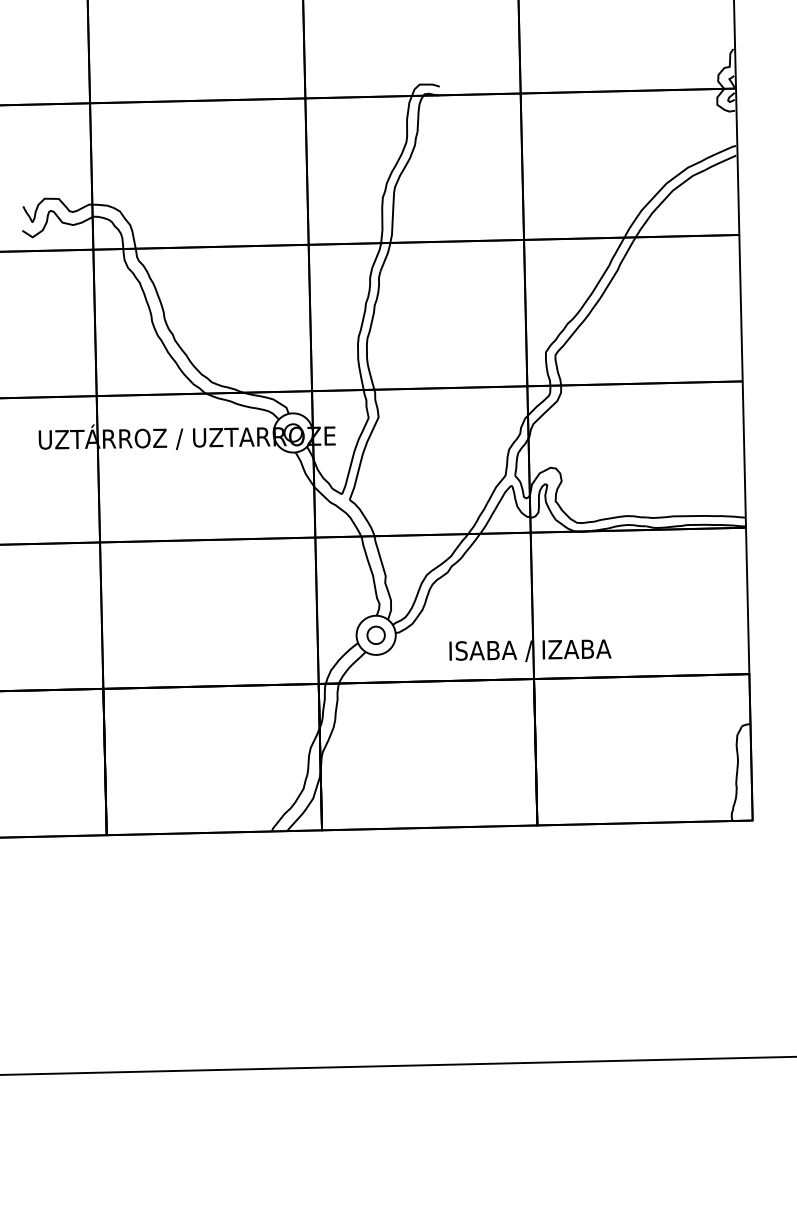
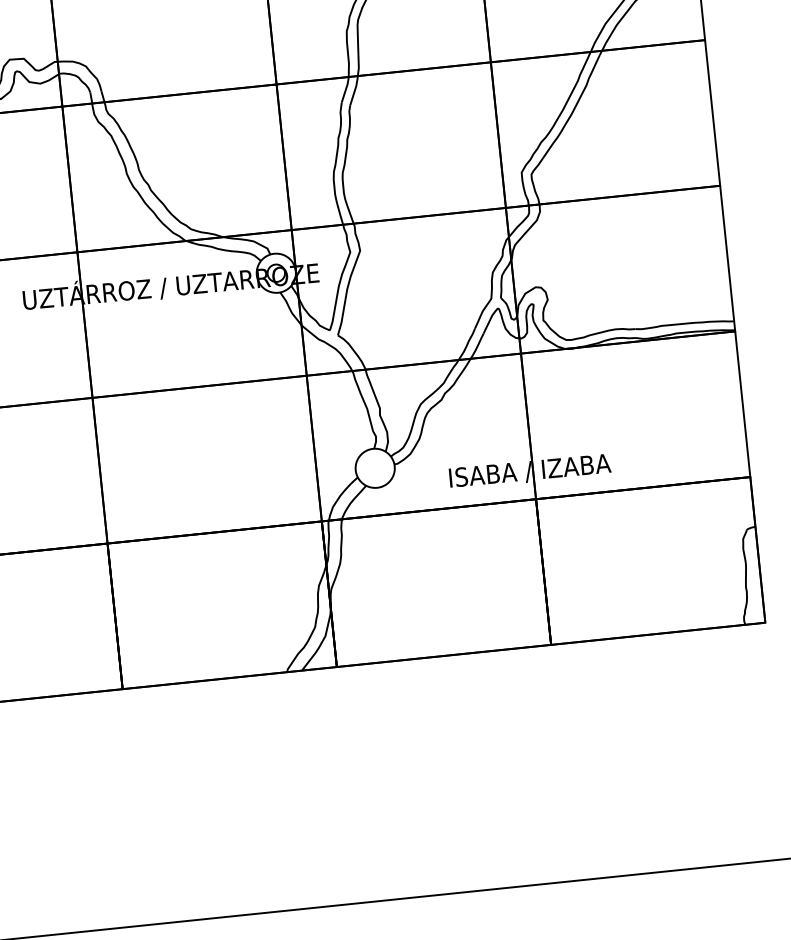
part: (375, 634) -> (374, 467), removed

